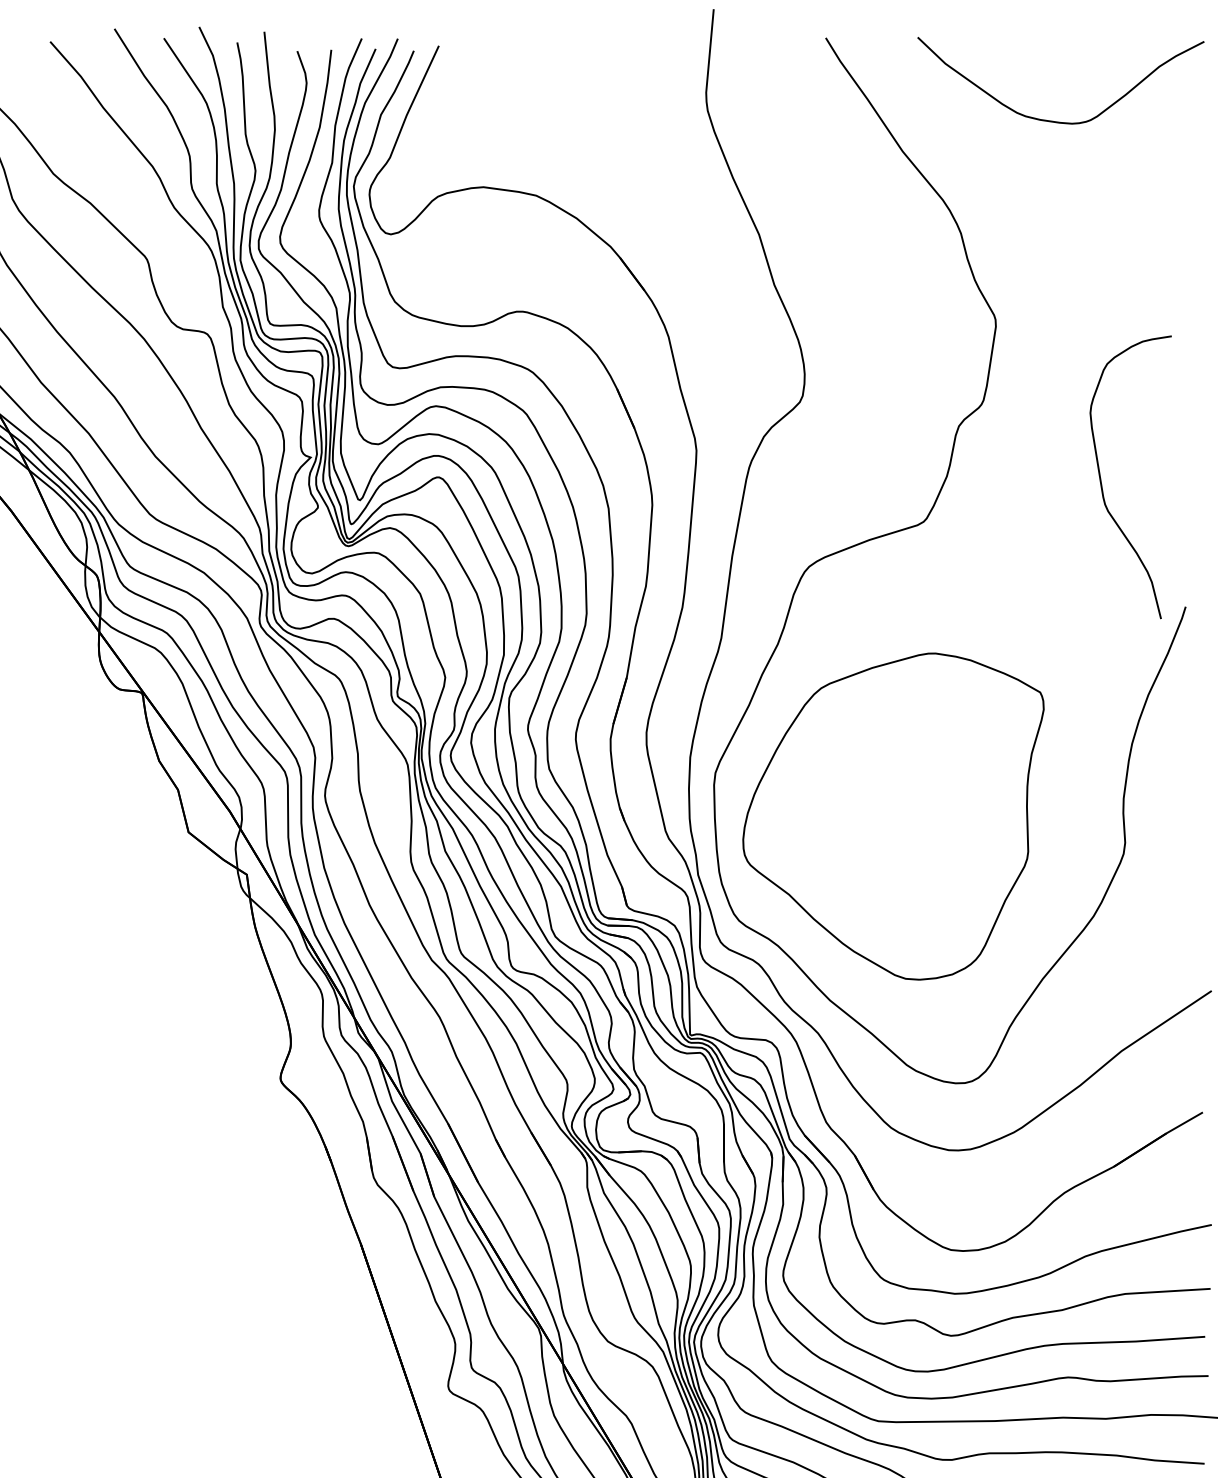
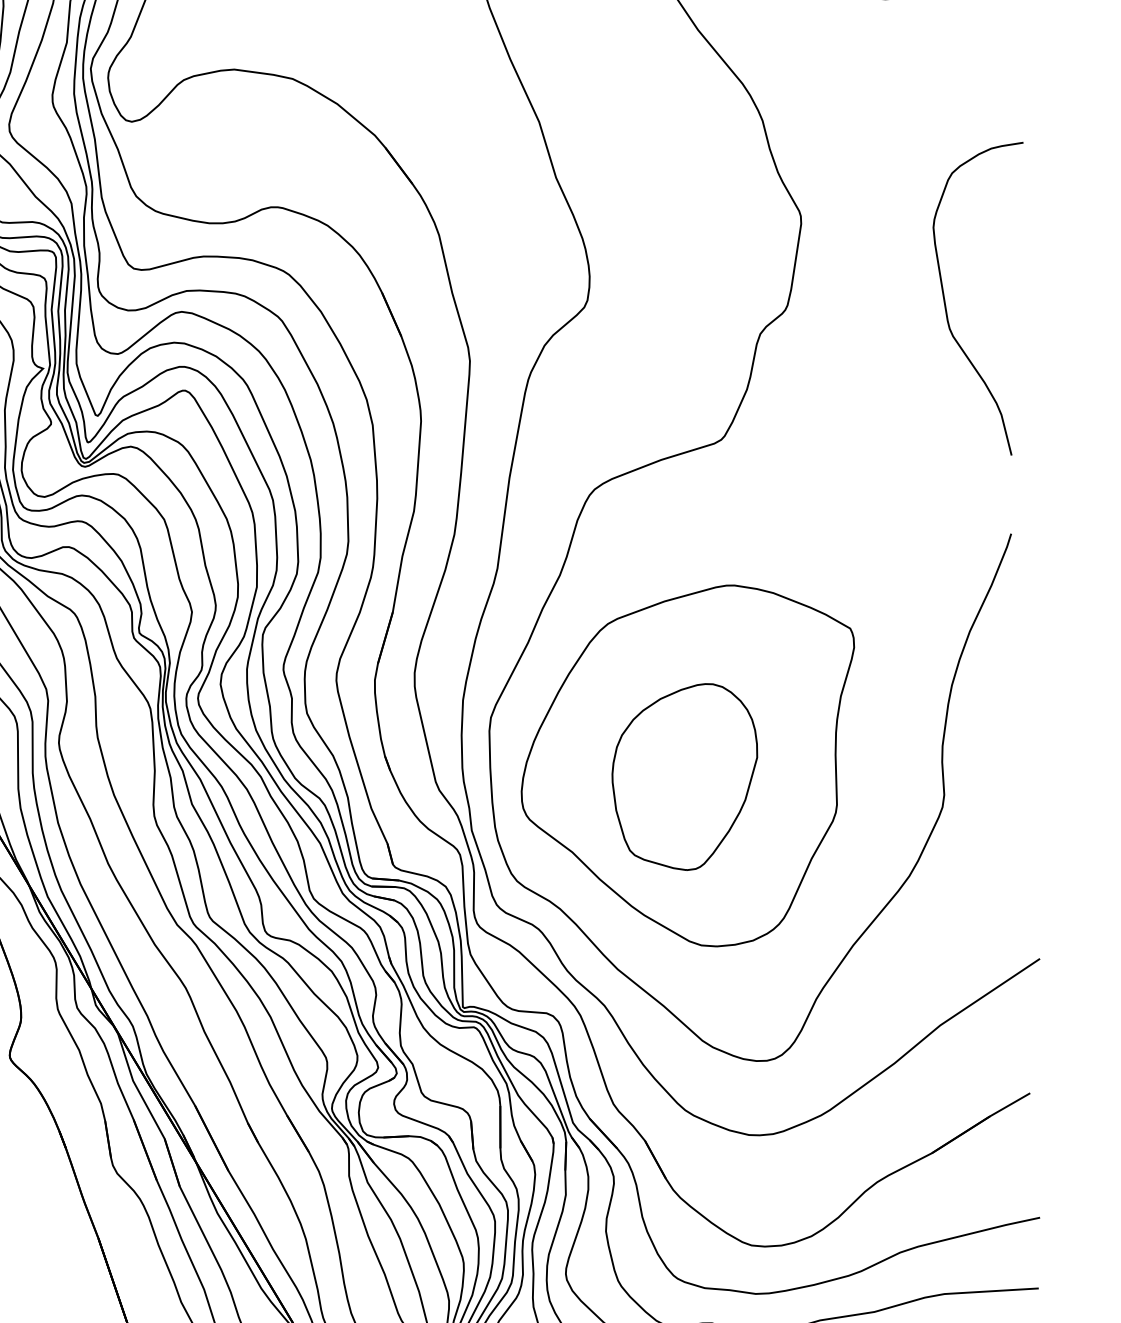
curve: (1102, 484) -> (946, 306), moved
part: (890, 826) -> (684, 776), added

